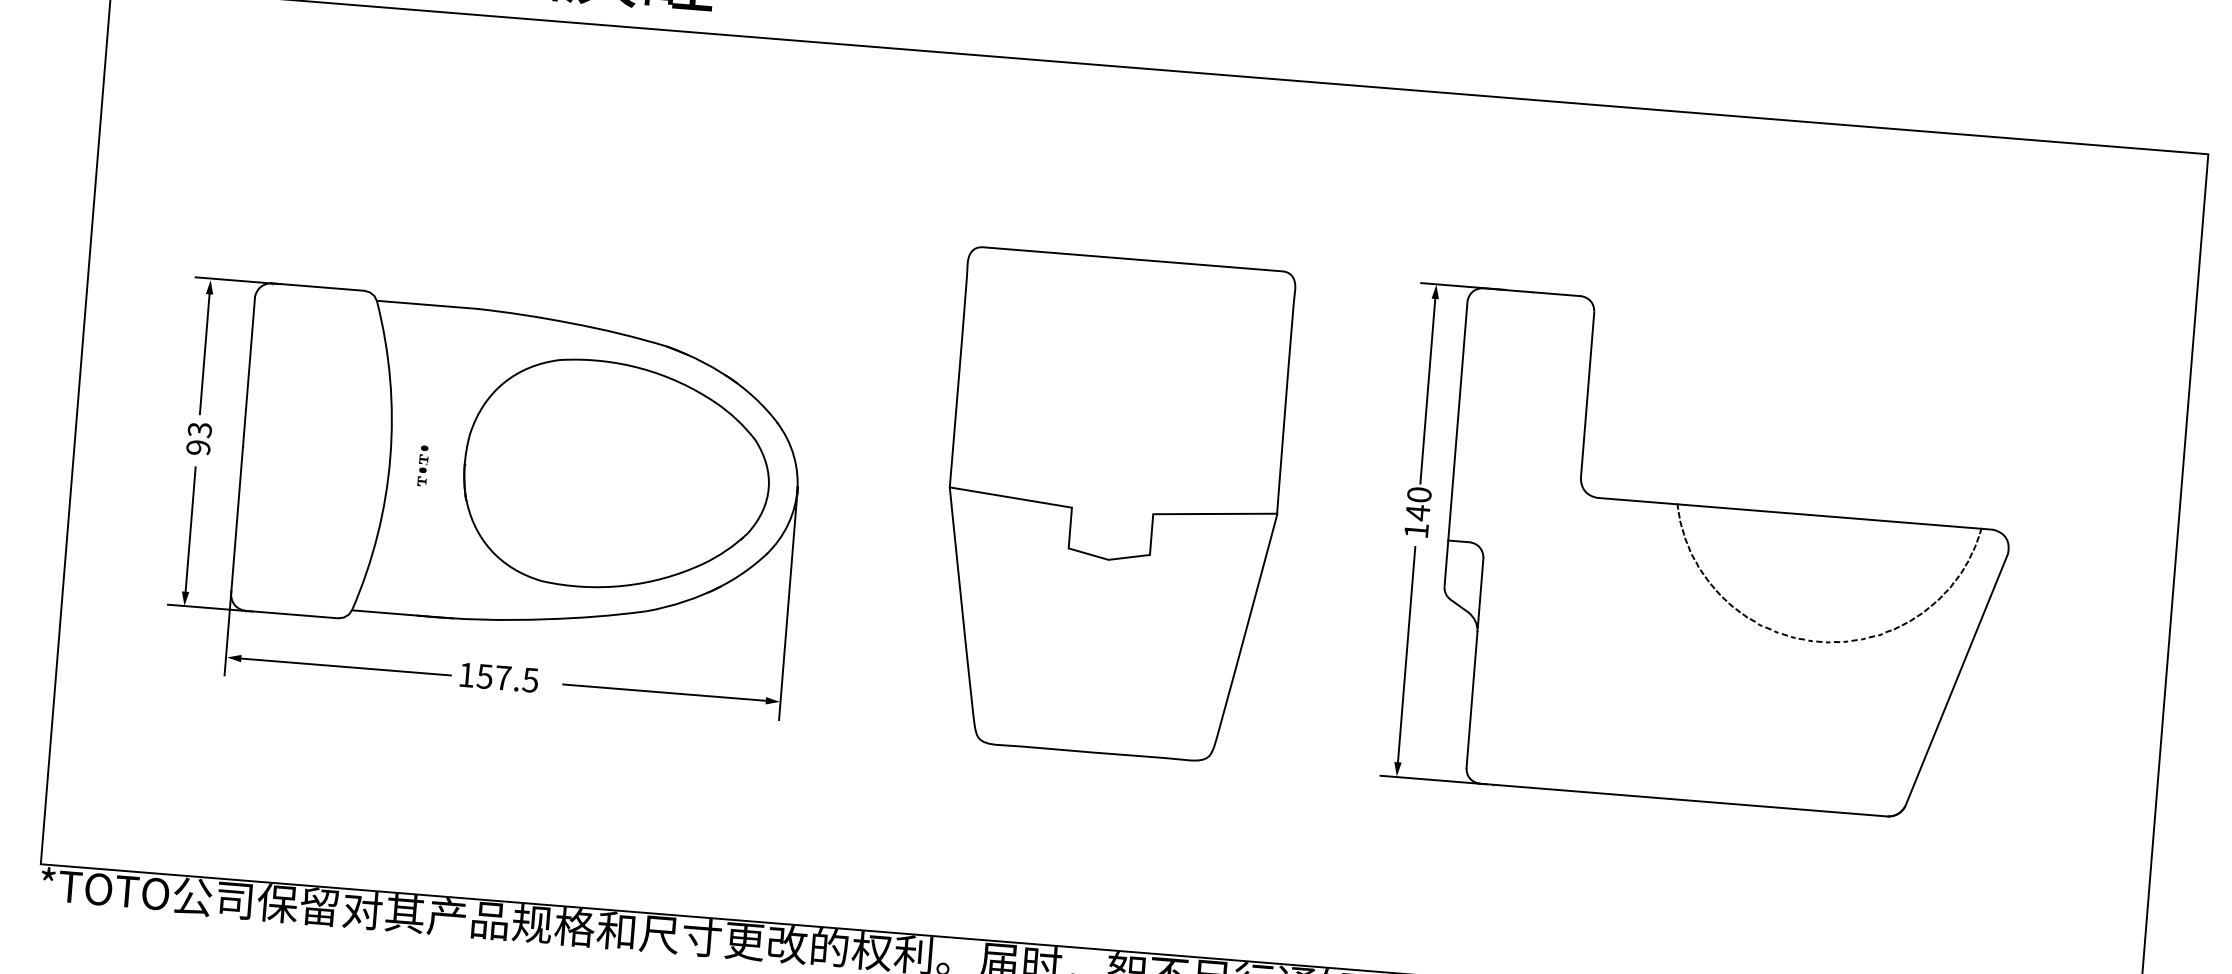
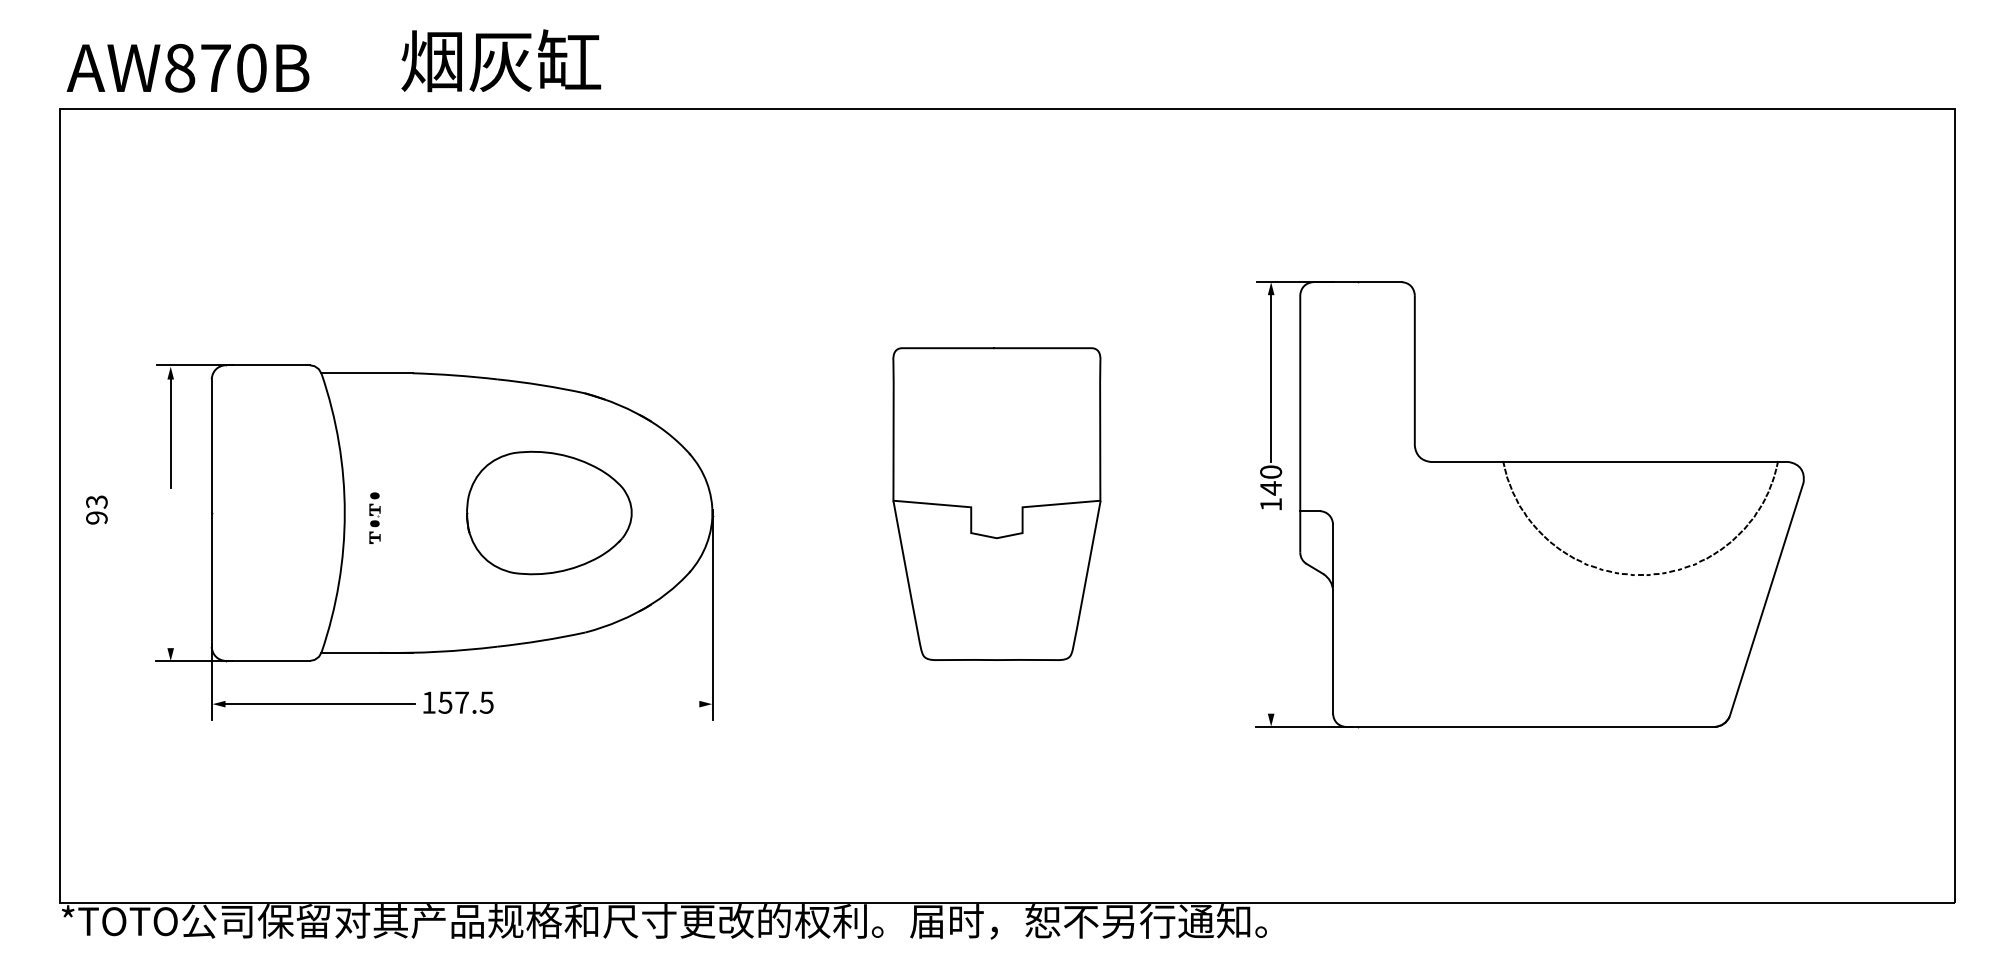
text: (198, 438) -> (96, 509), moved
part: (422, 465) -> (374, 517), size x1.4
part: (617, 475) -> (549, 512), size x0.6
part: (1112, 505) -> (996, 503), size x0.7
line: (190, 530) -> (170, 592), removed
line: (1406, 655) -> (1271, 617), removed
line: (665, 693) -> (608, 704), removed

